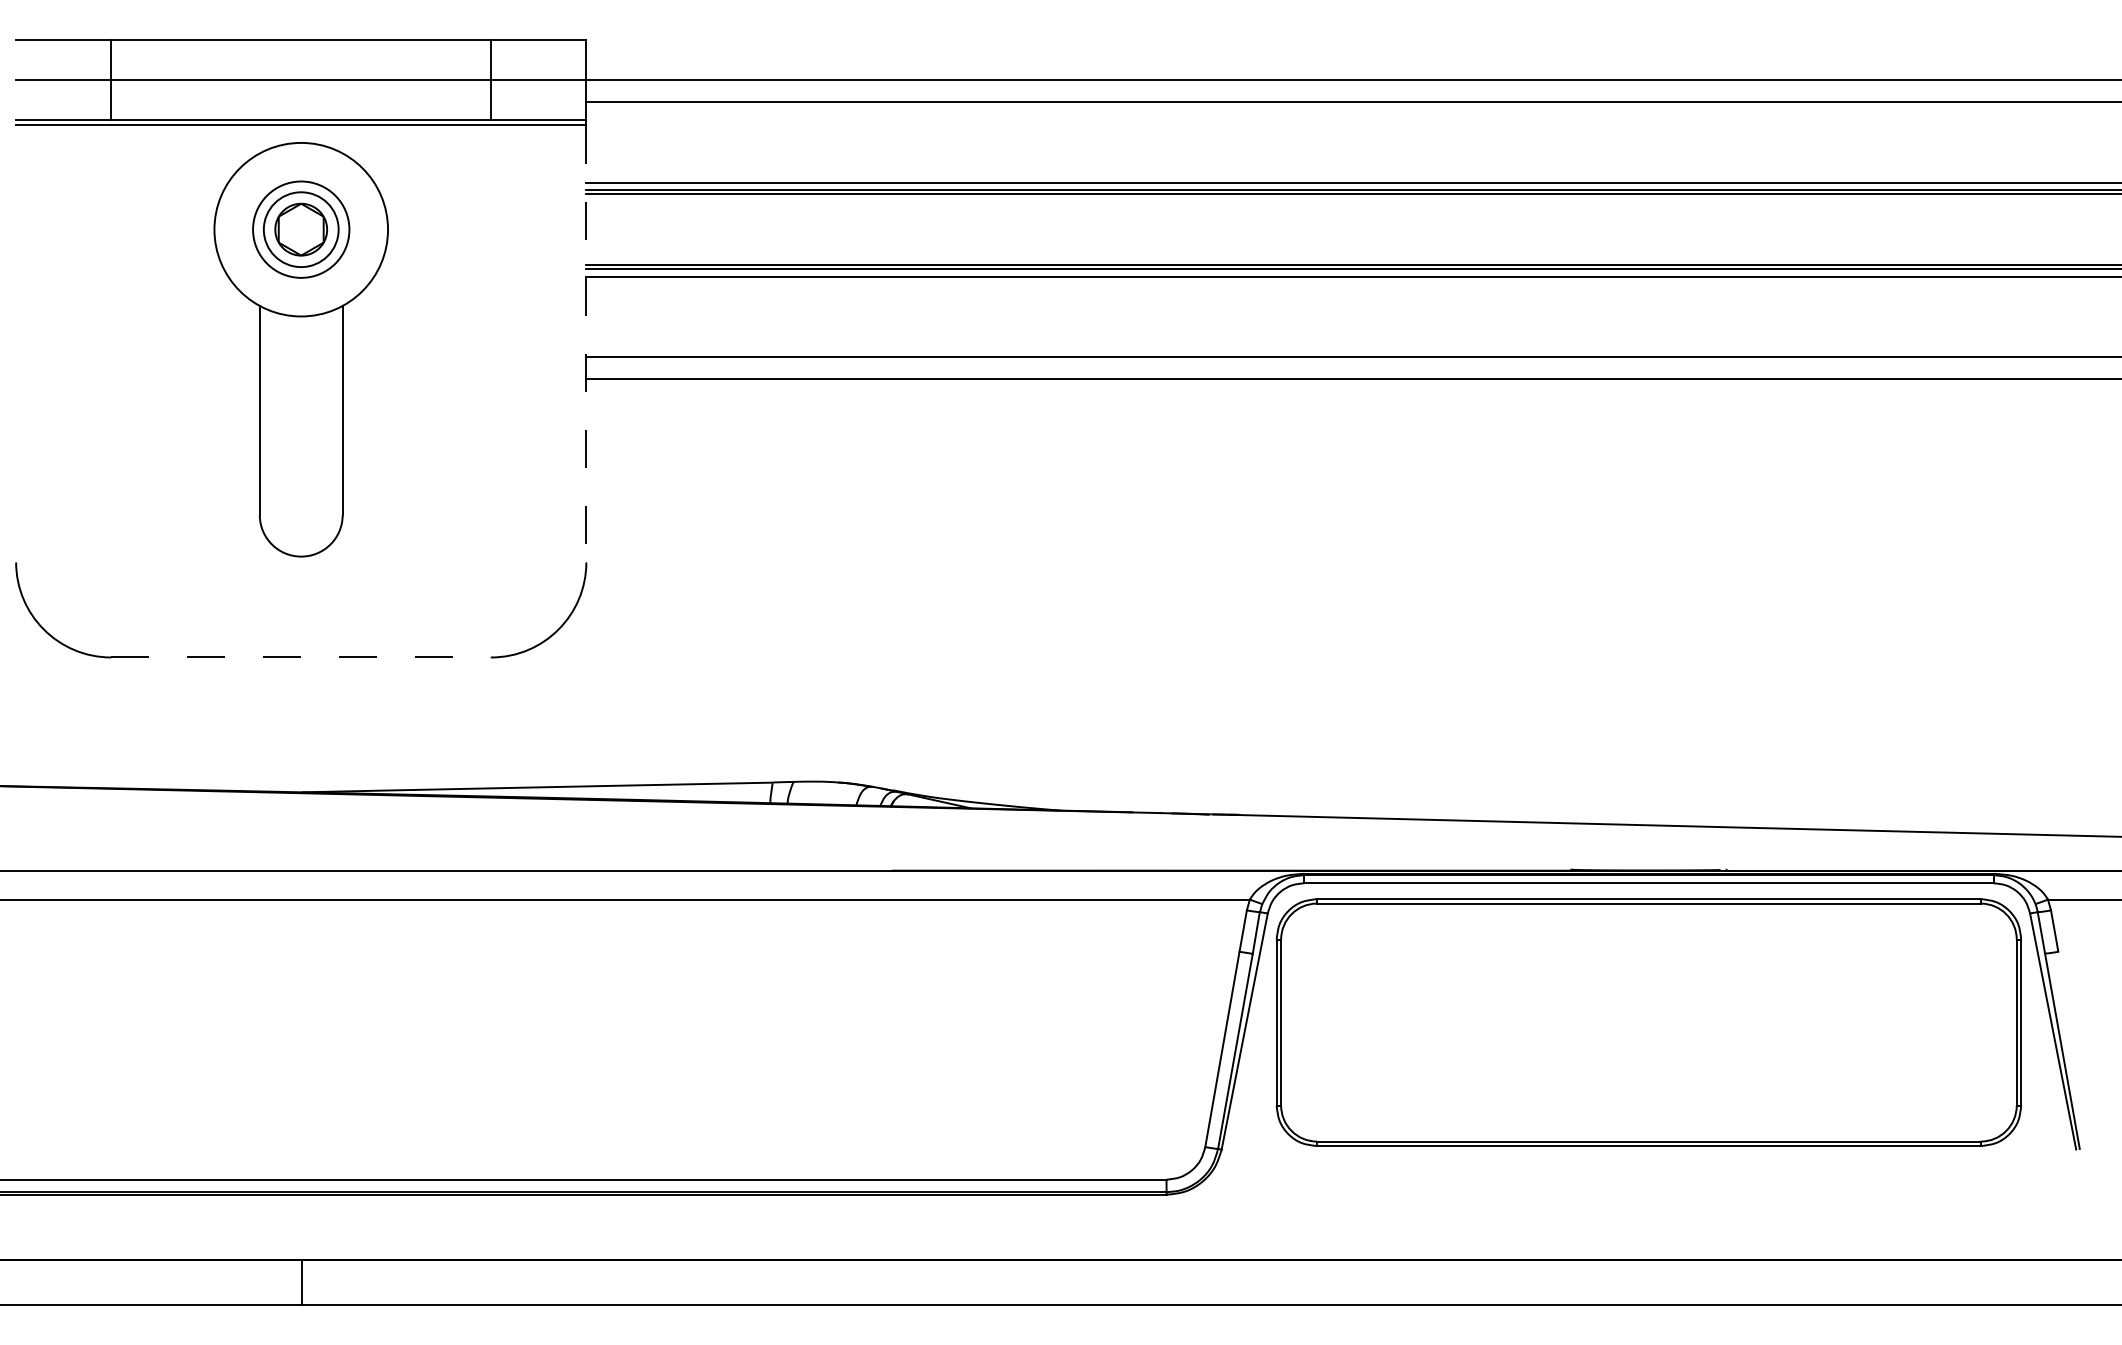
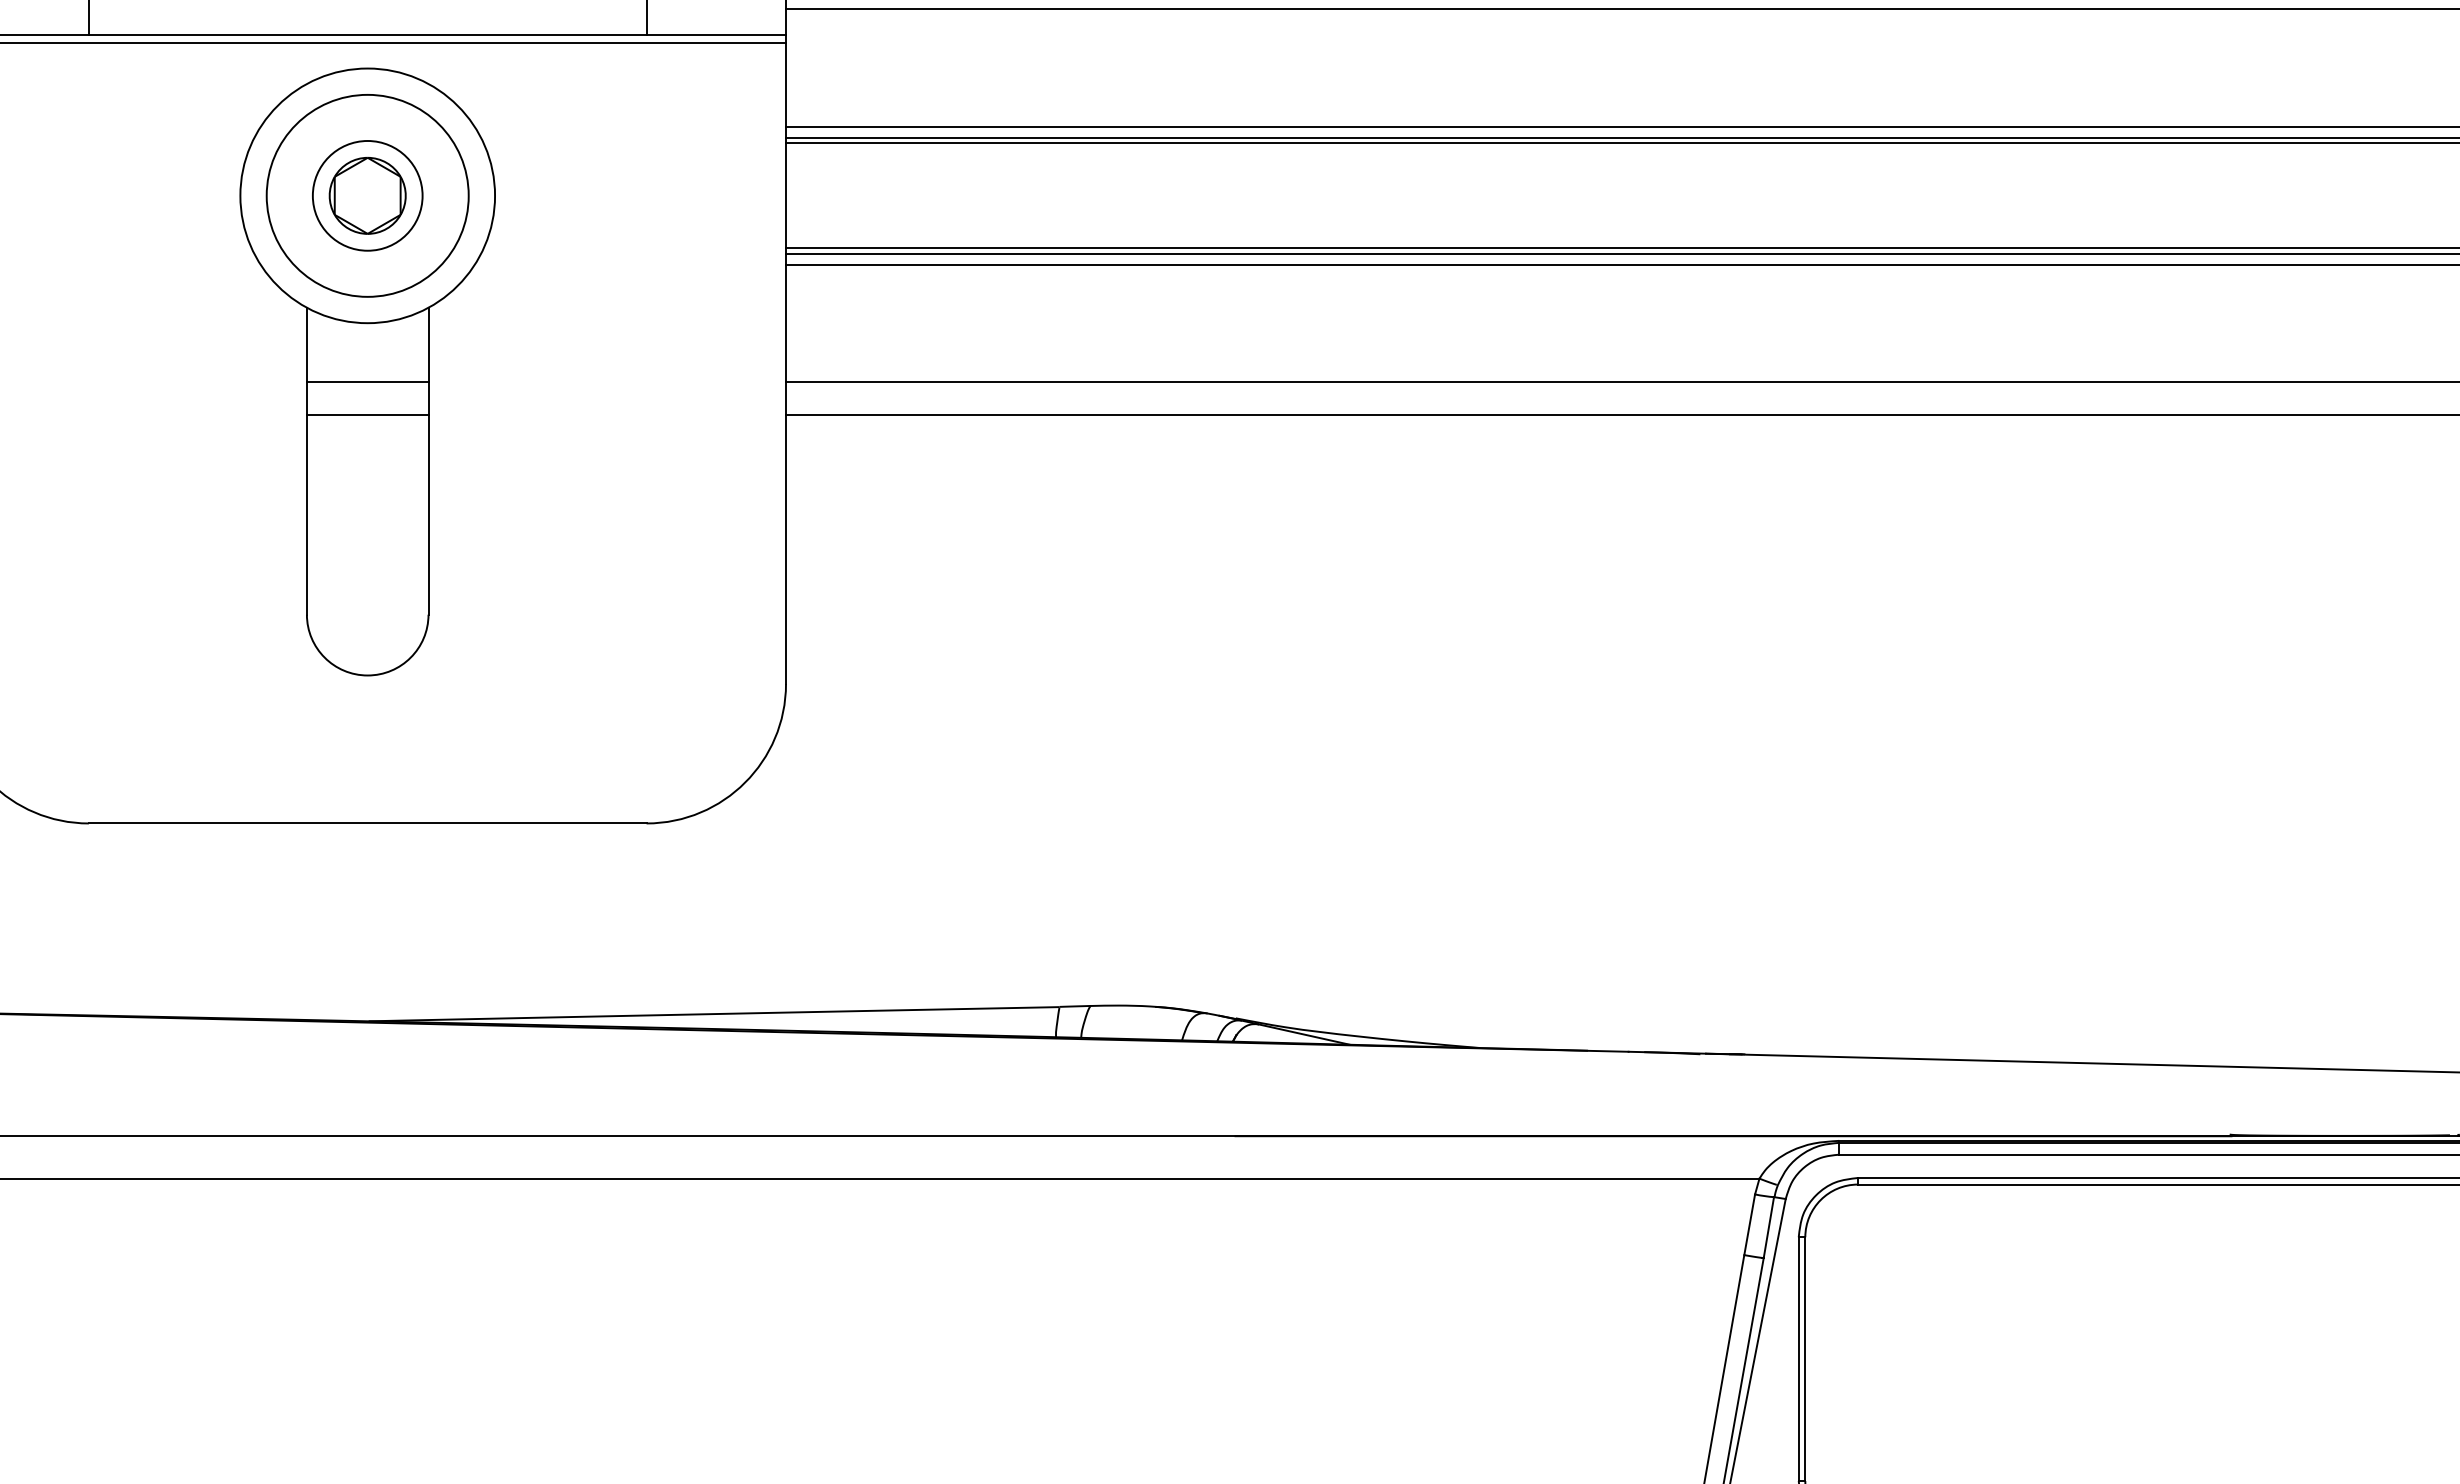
circle: (301, 229) -> (368, 195), size x1.43
line: (586, 344) -> (786, 364), dashed -> solid
line: (300, 356) -> (366, 381), added
line: (300, 379) -> (366, 415), added
line: (301, 657) -> (368, 823), dashed -> solid

